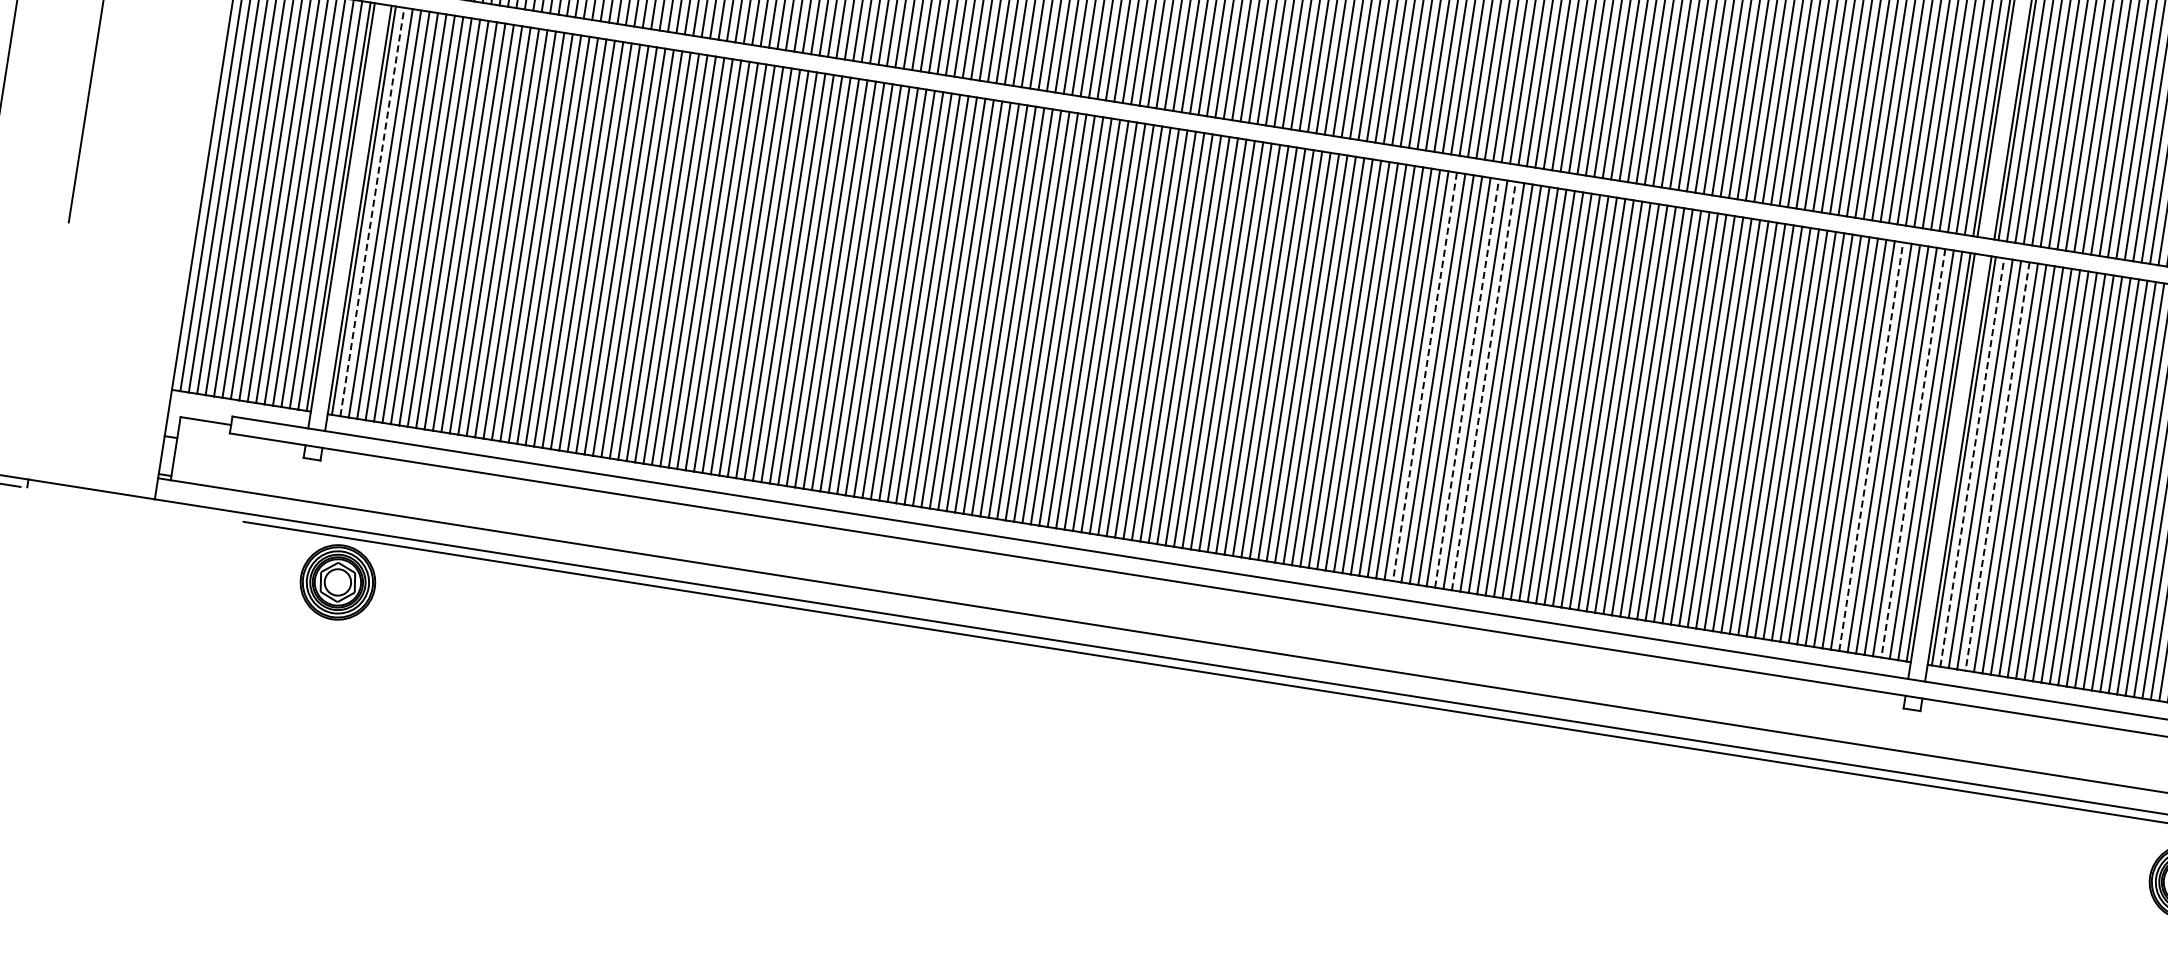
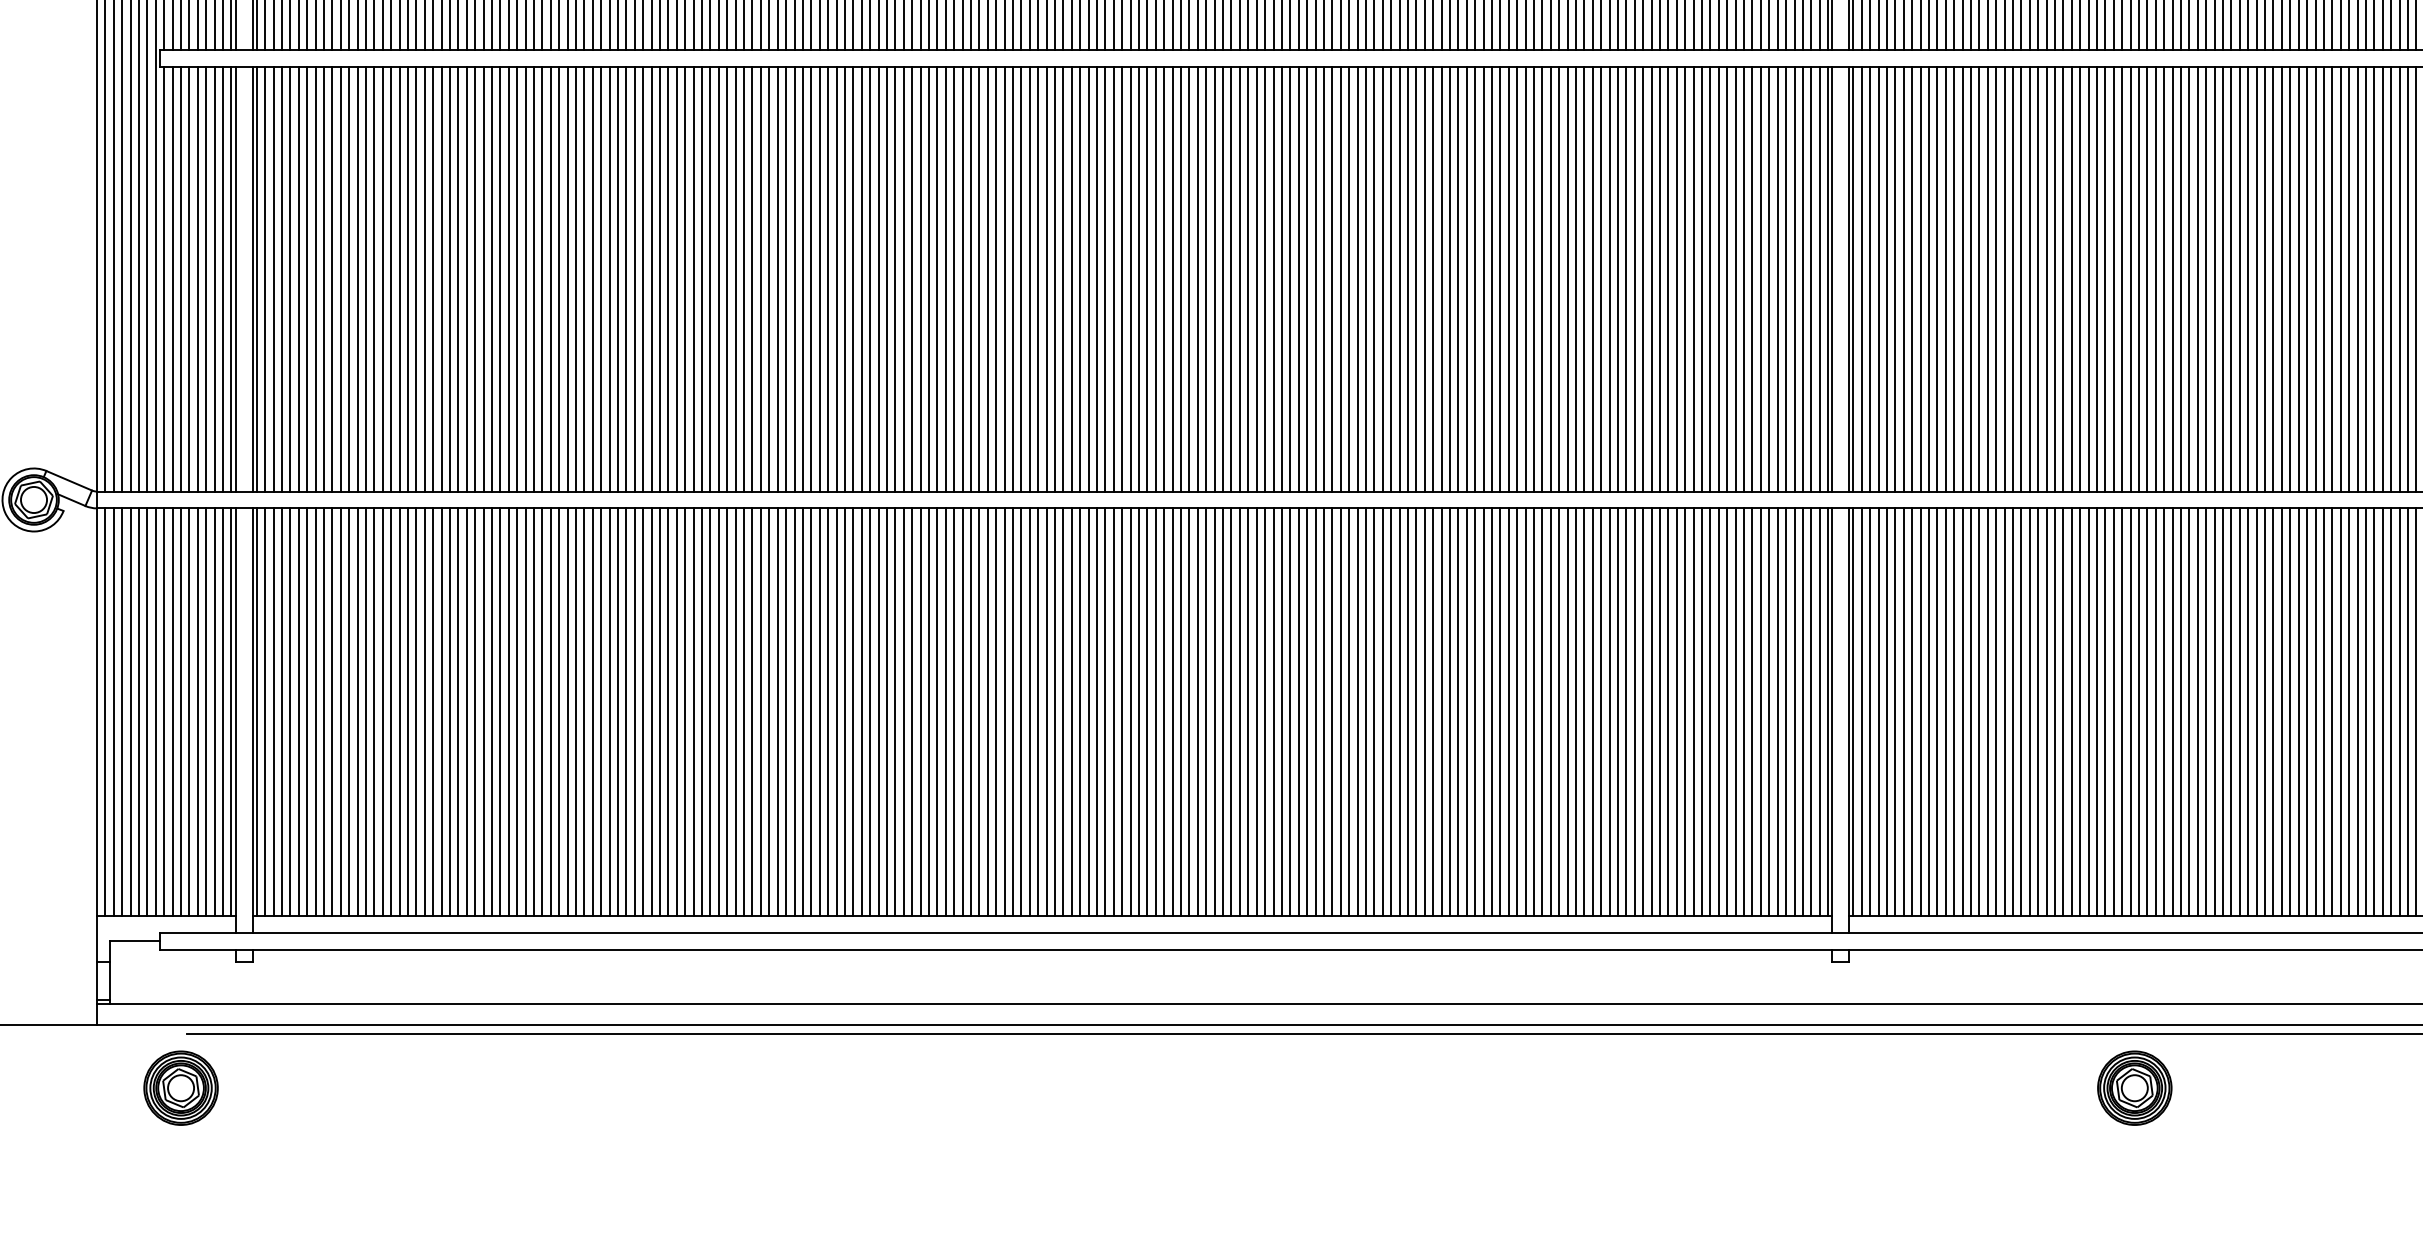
line: (372, 212) -> (265, 712), dashed -> solid
line: (1424, 377) -> (1315, 712), dashed -> solid
line: (1466, 383) -> (1357, 712), dashed -> solid
line: (1484, 386) -> (1374, 712), dashed -> solid
line: (1870, 447) -> (1760, 712), dashed -> solid
line: (1912, 453) -> (1802, 712), dashed -> solid
line: (1972, 462) -> (1861, 712), dashed -> solid
line: (1997, 466) -> (1886, 712), dashed -> solid
part: (337, 581) -> (180, 1087), moved

